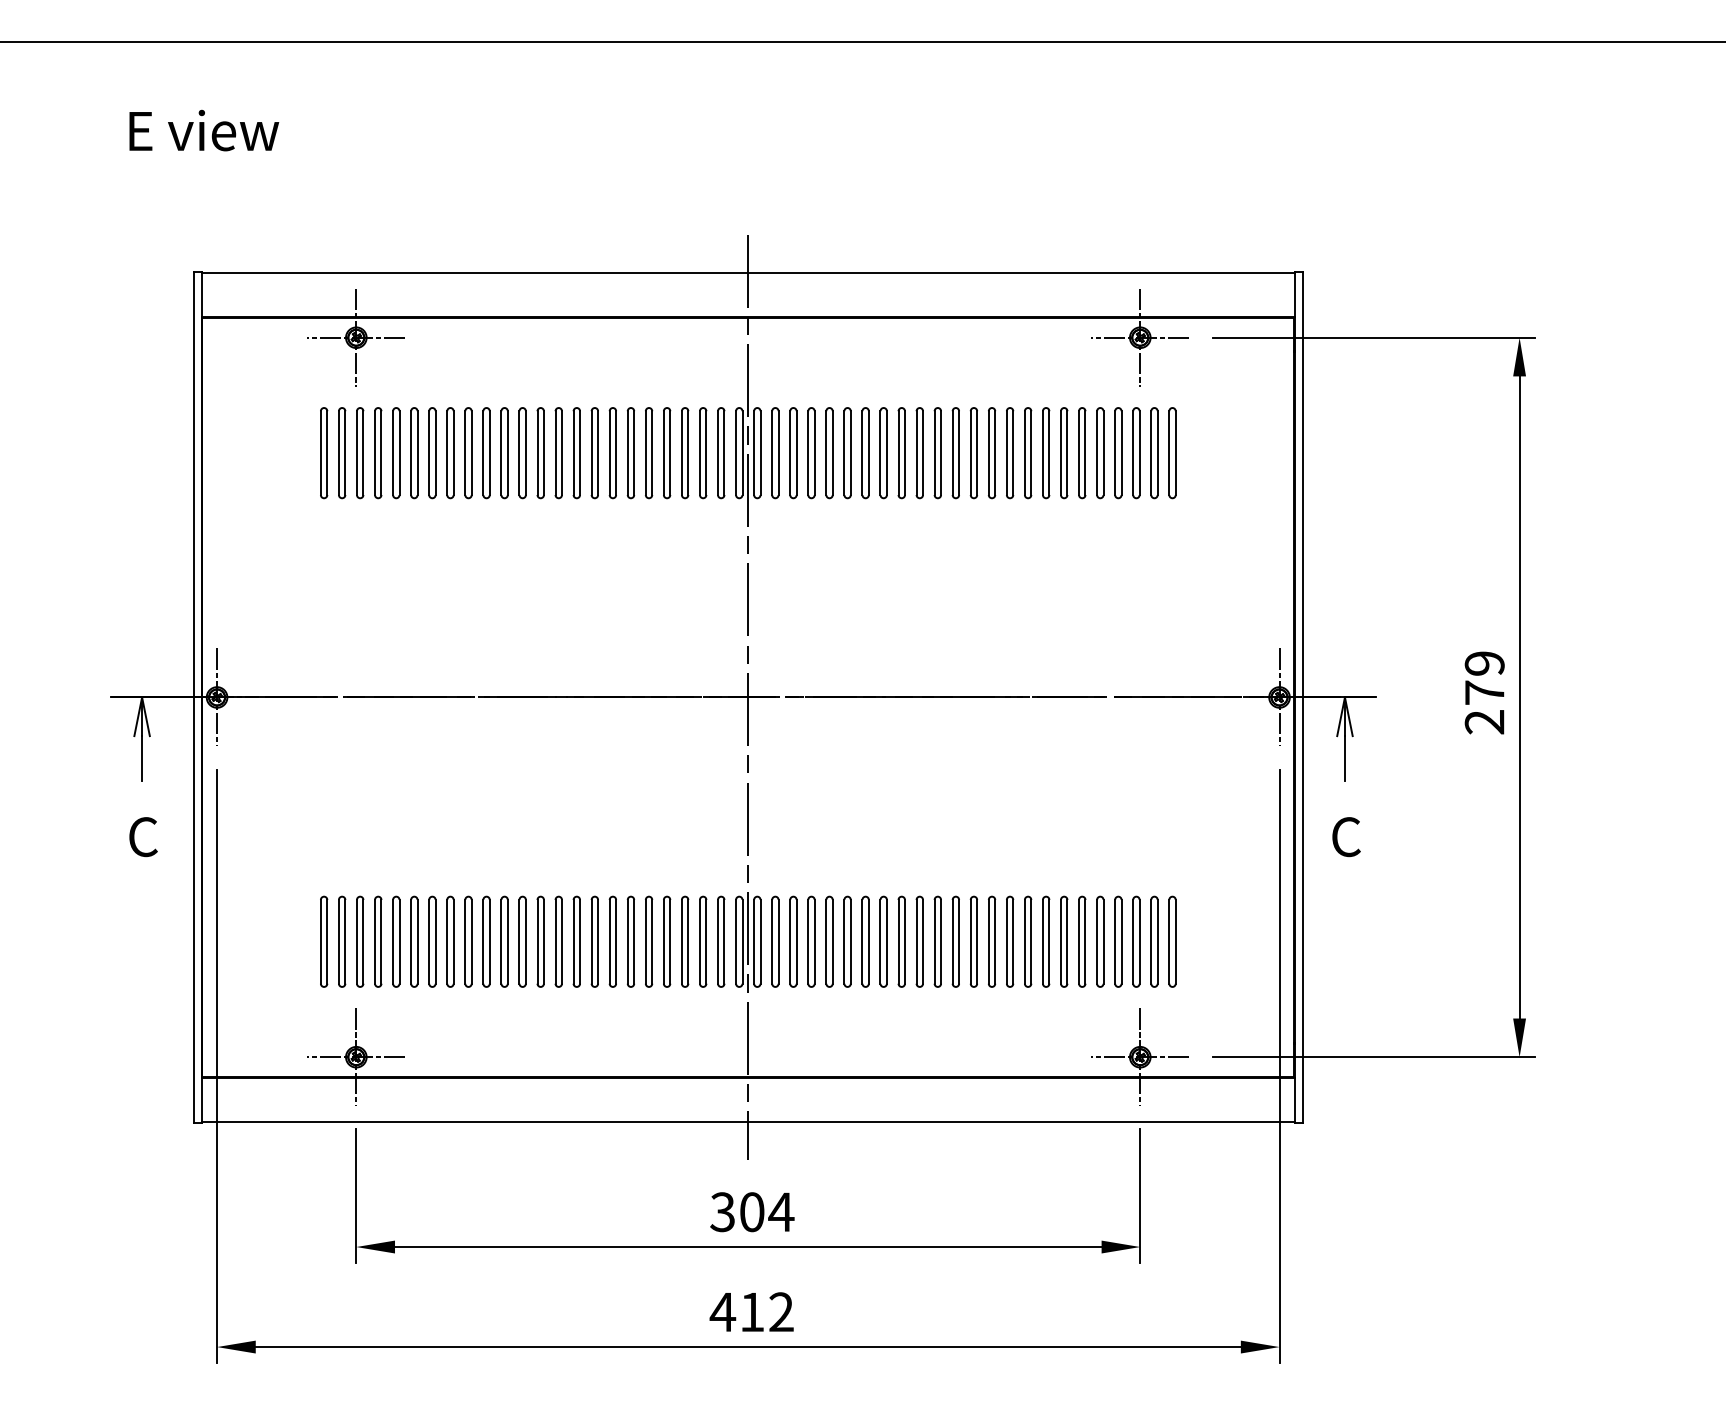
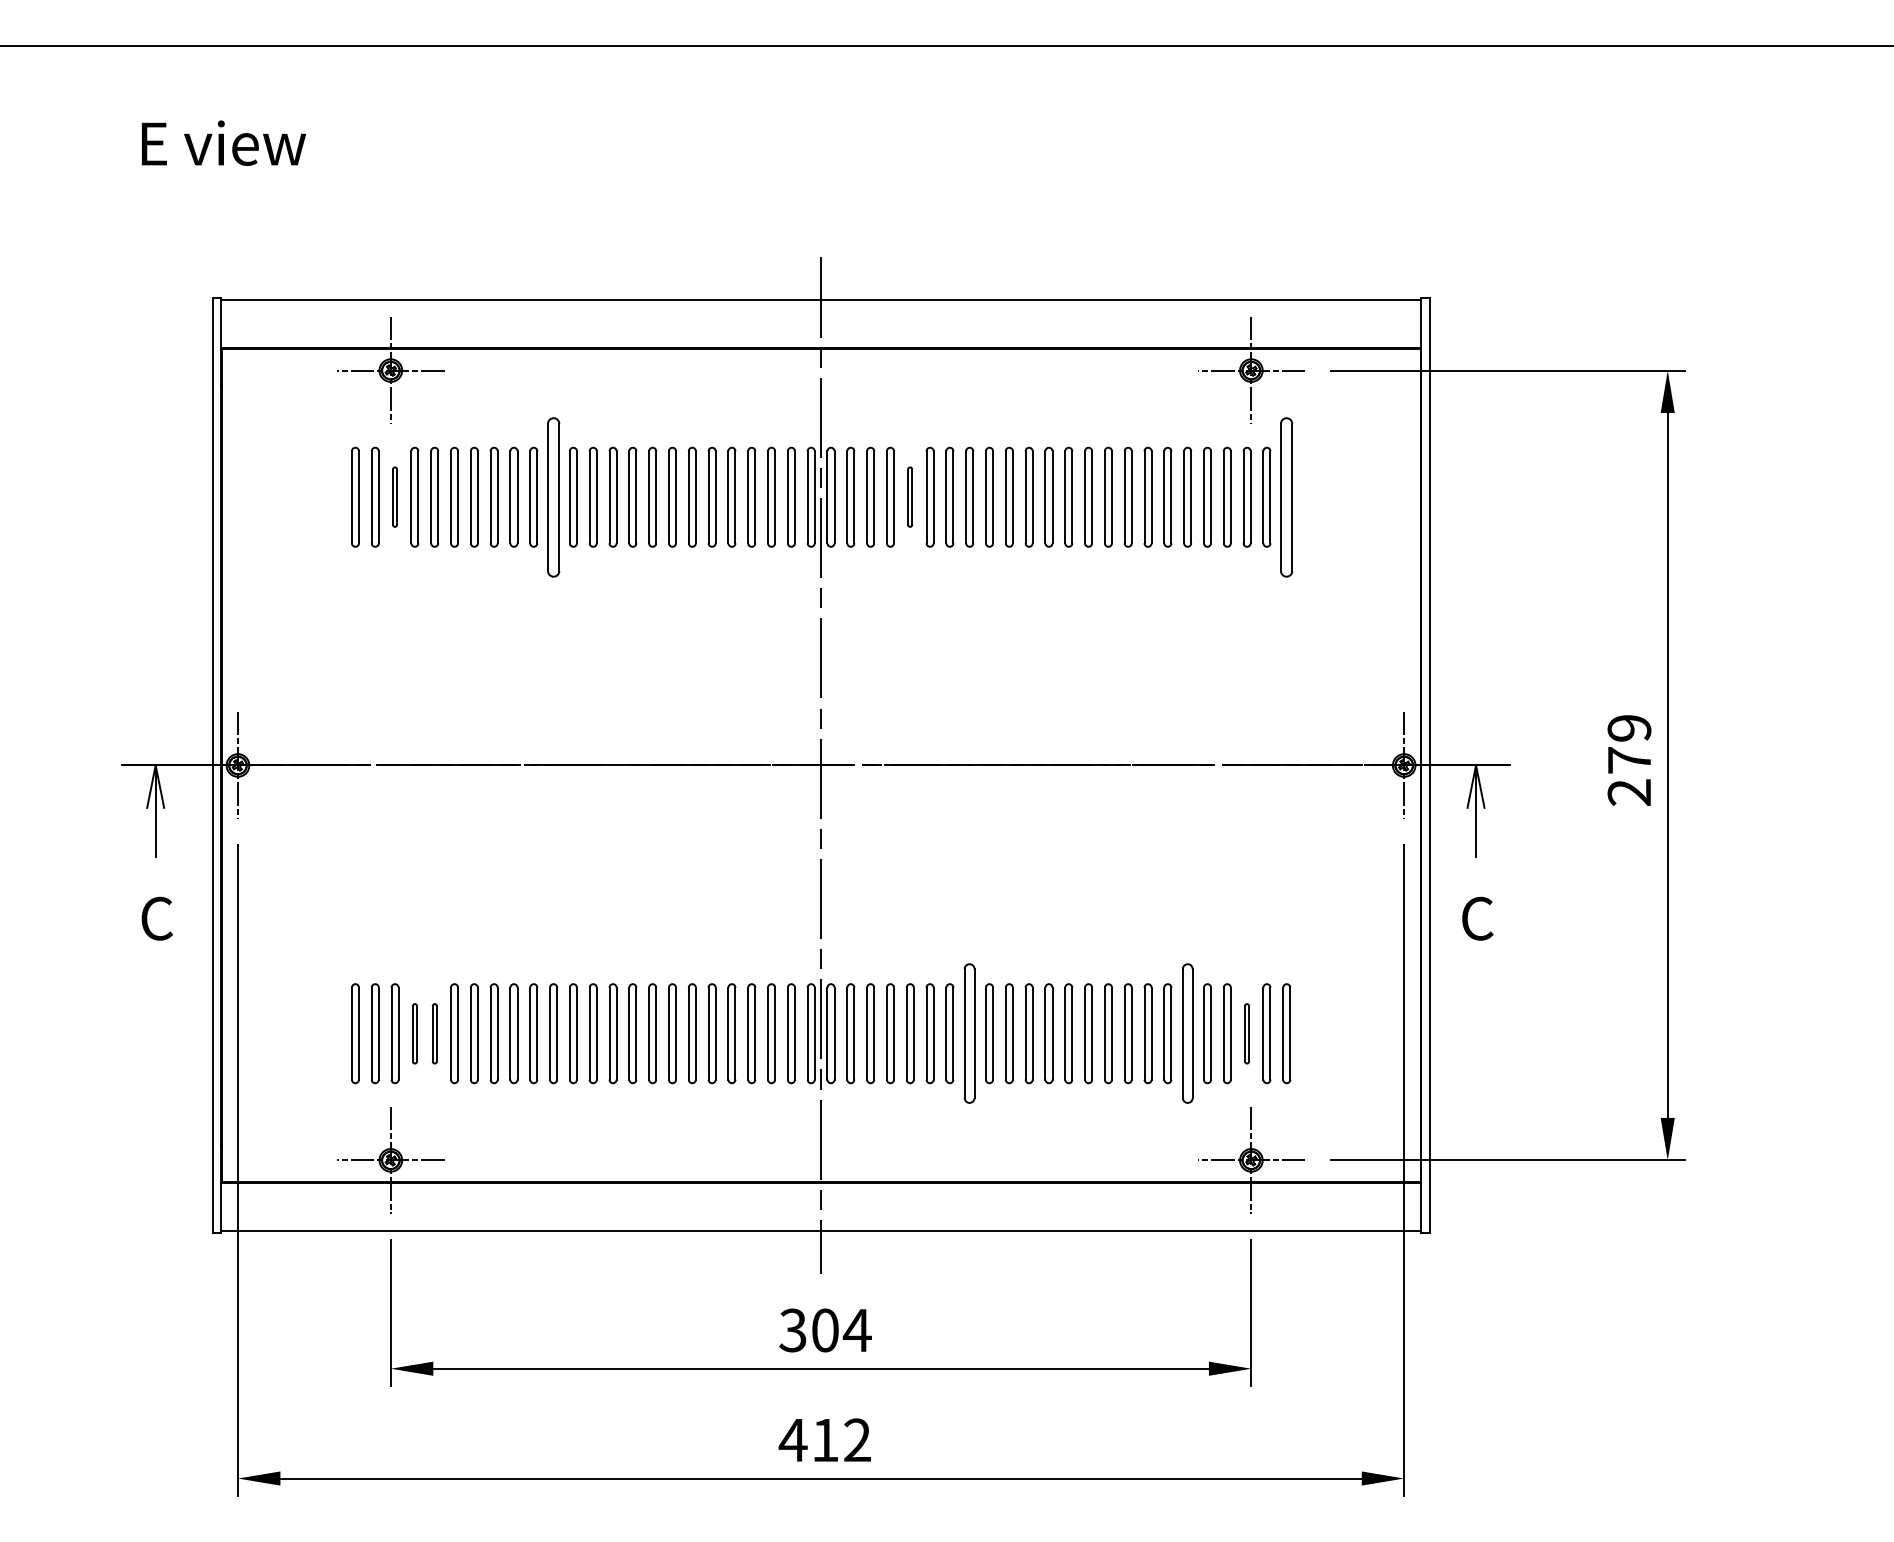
part: (359, 452) -> (394, 496), size x0.6
part: (504, 452) -> (553, 496), size x1.6
part: (828, 452) -> (909, 496), size x0.6
part: (1172, 452) -> (1286, 496), size x1.6
part: (377, 941) -> (414, 1033), size x0.6
part: (396, 941) -> (434, 1033), size x0.6
part: (883, 941) -> (969, 1033), size x1.4
part: (1082, 941) -> (1187, 1033), size x1.4
part: (1135, 941) -> (1246, 1033), size x0.6

